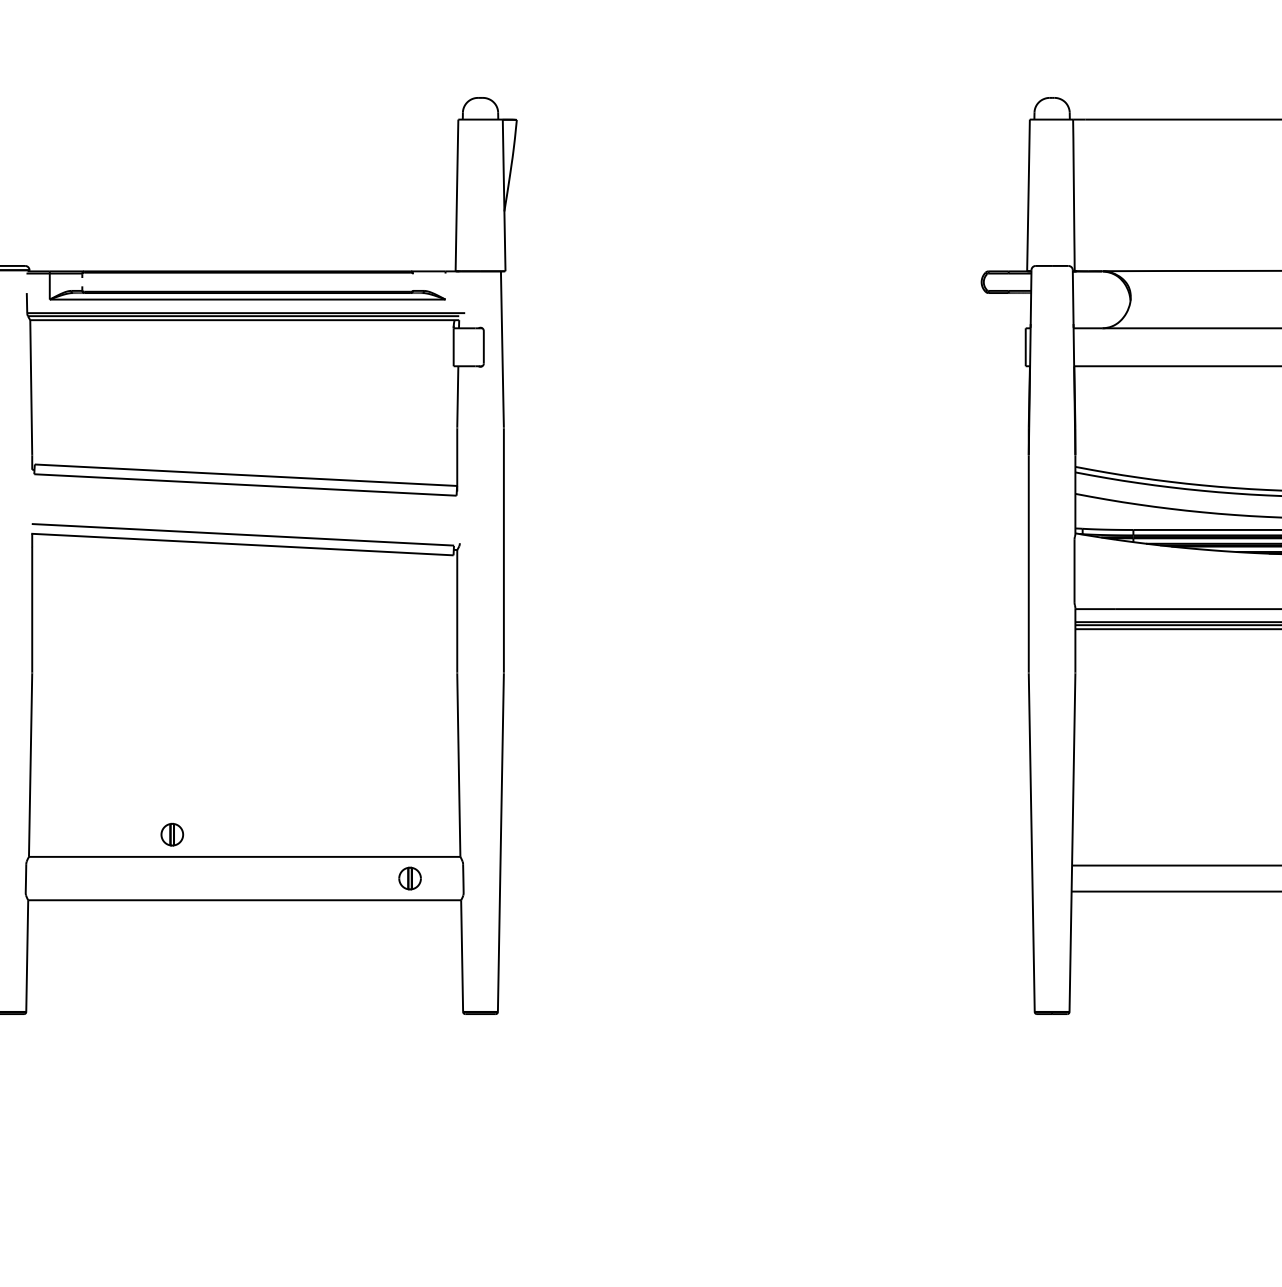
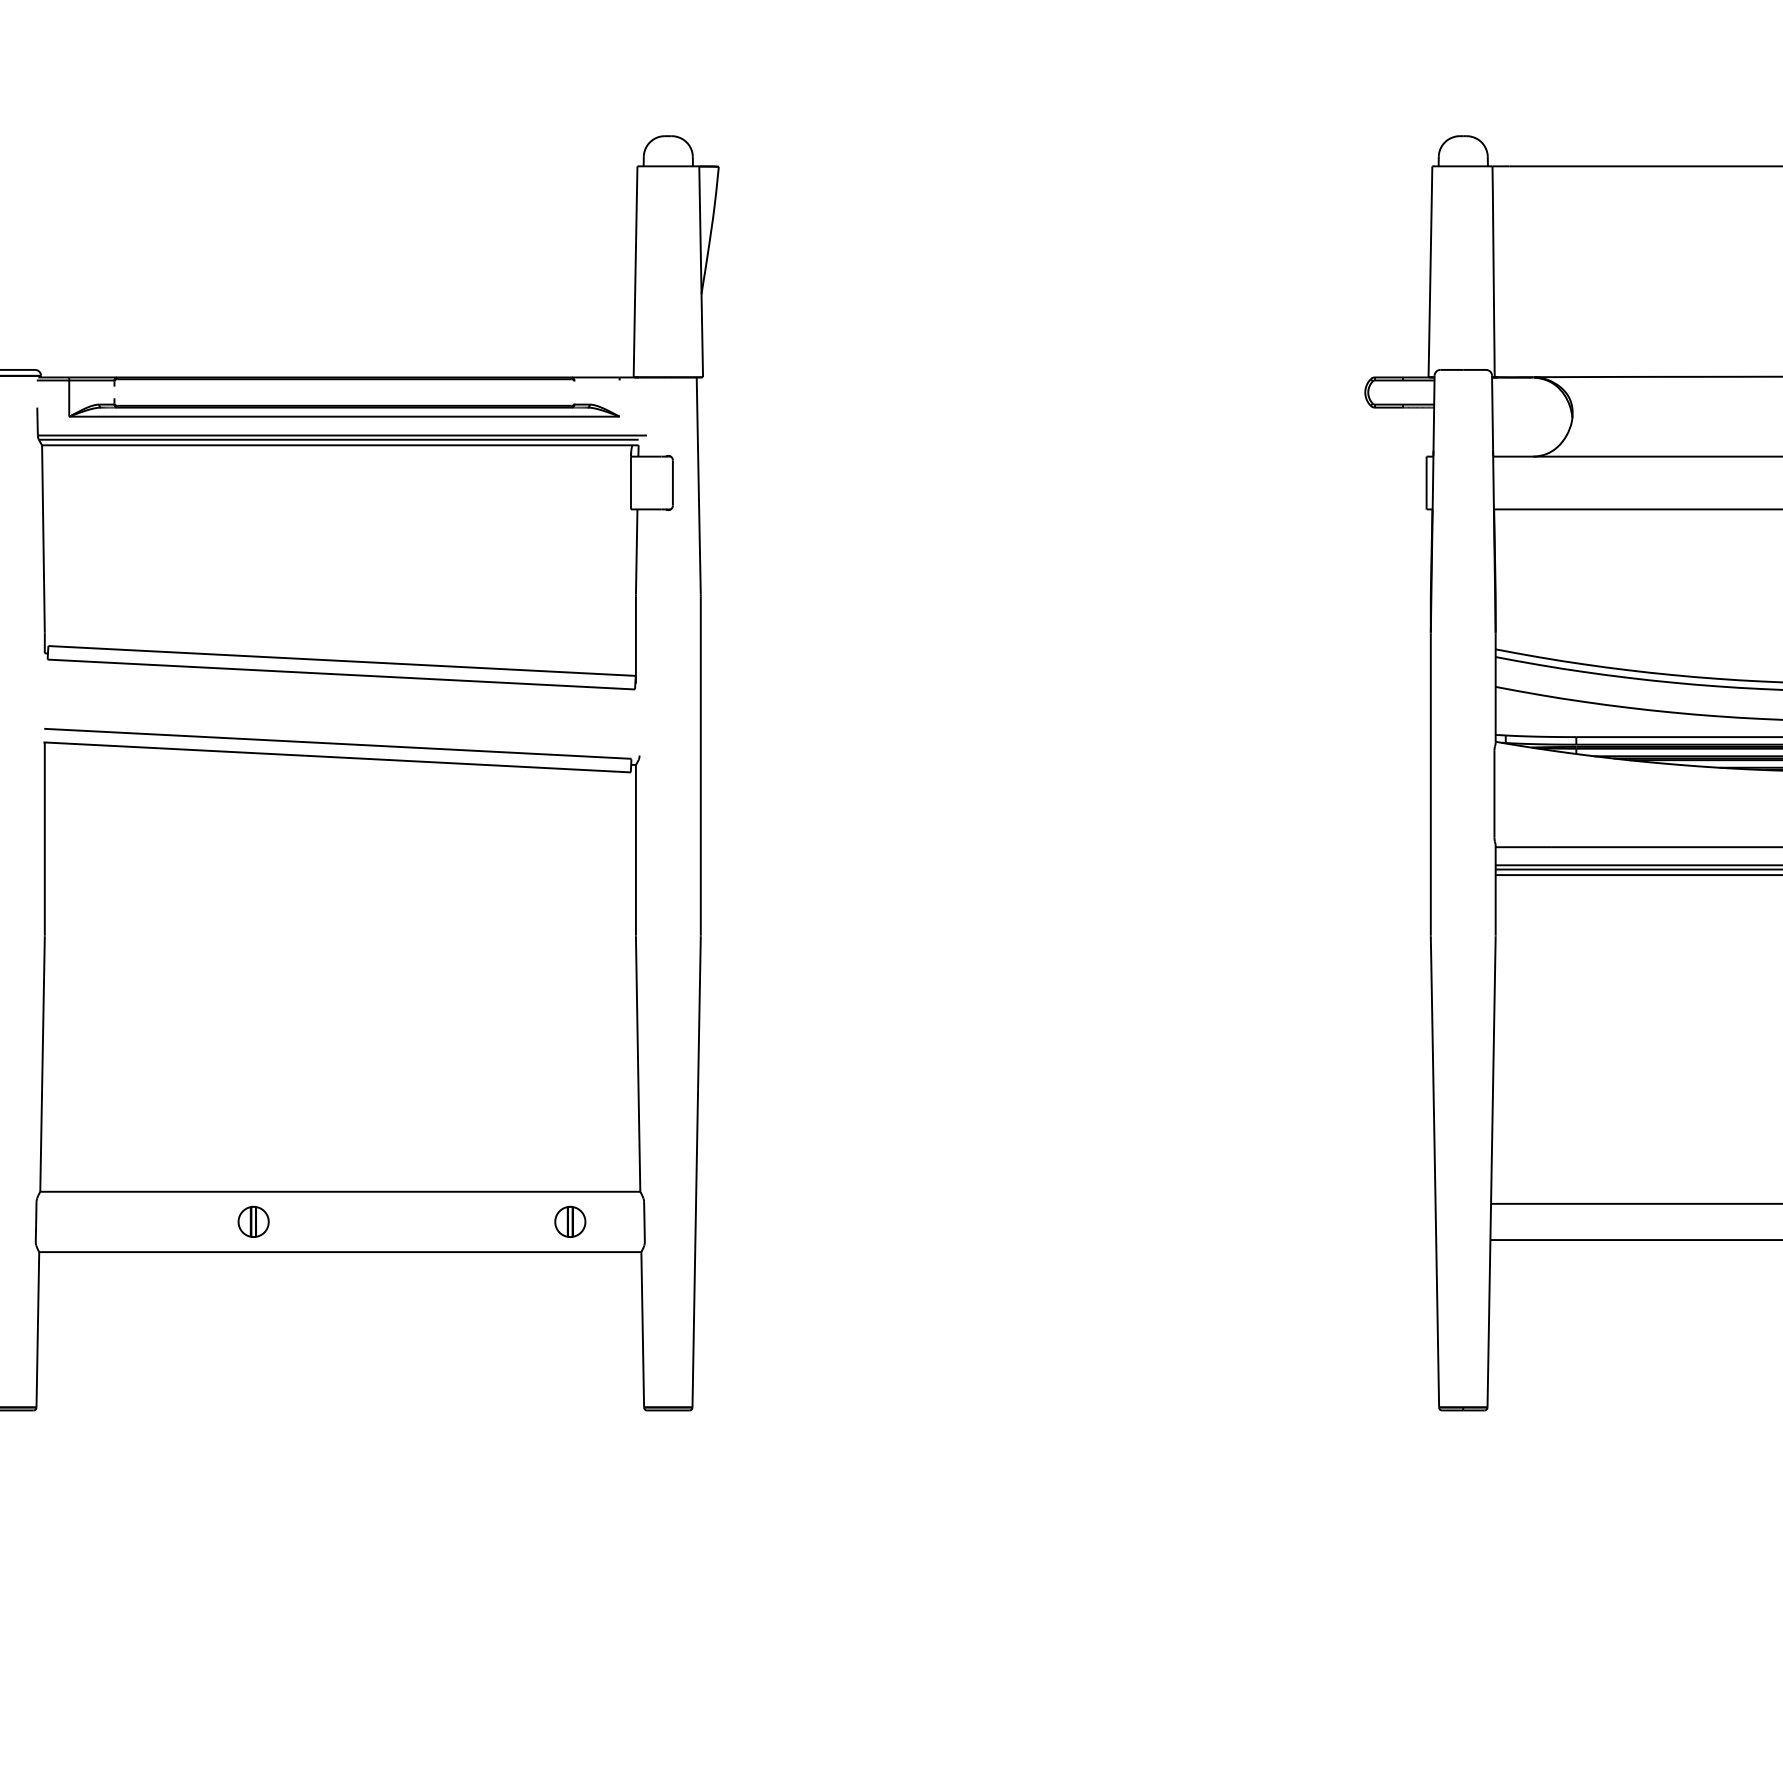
part: (172, 834) -> (253, 1221), moved

